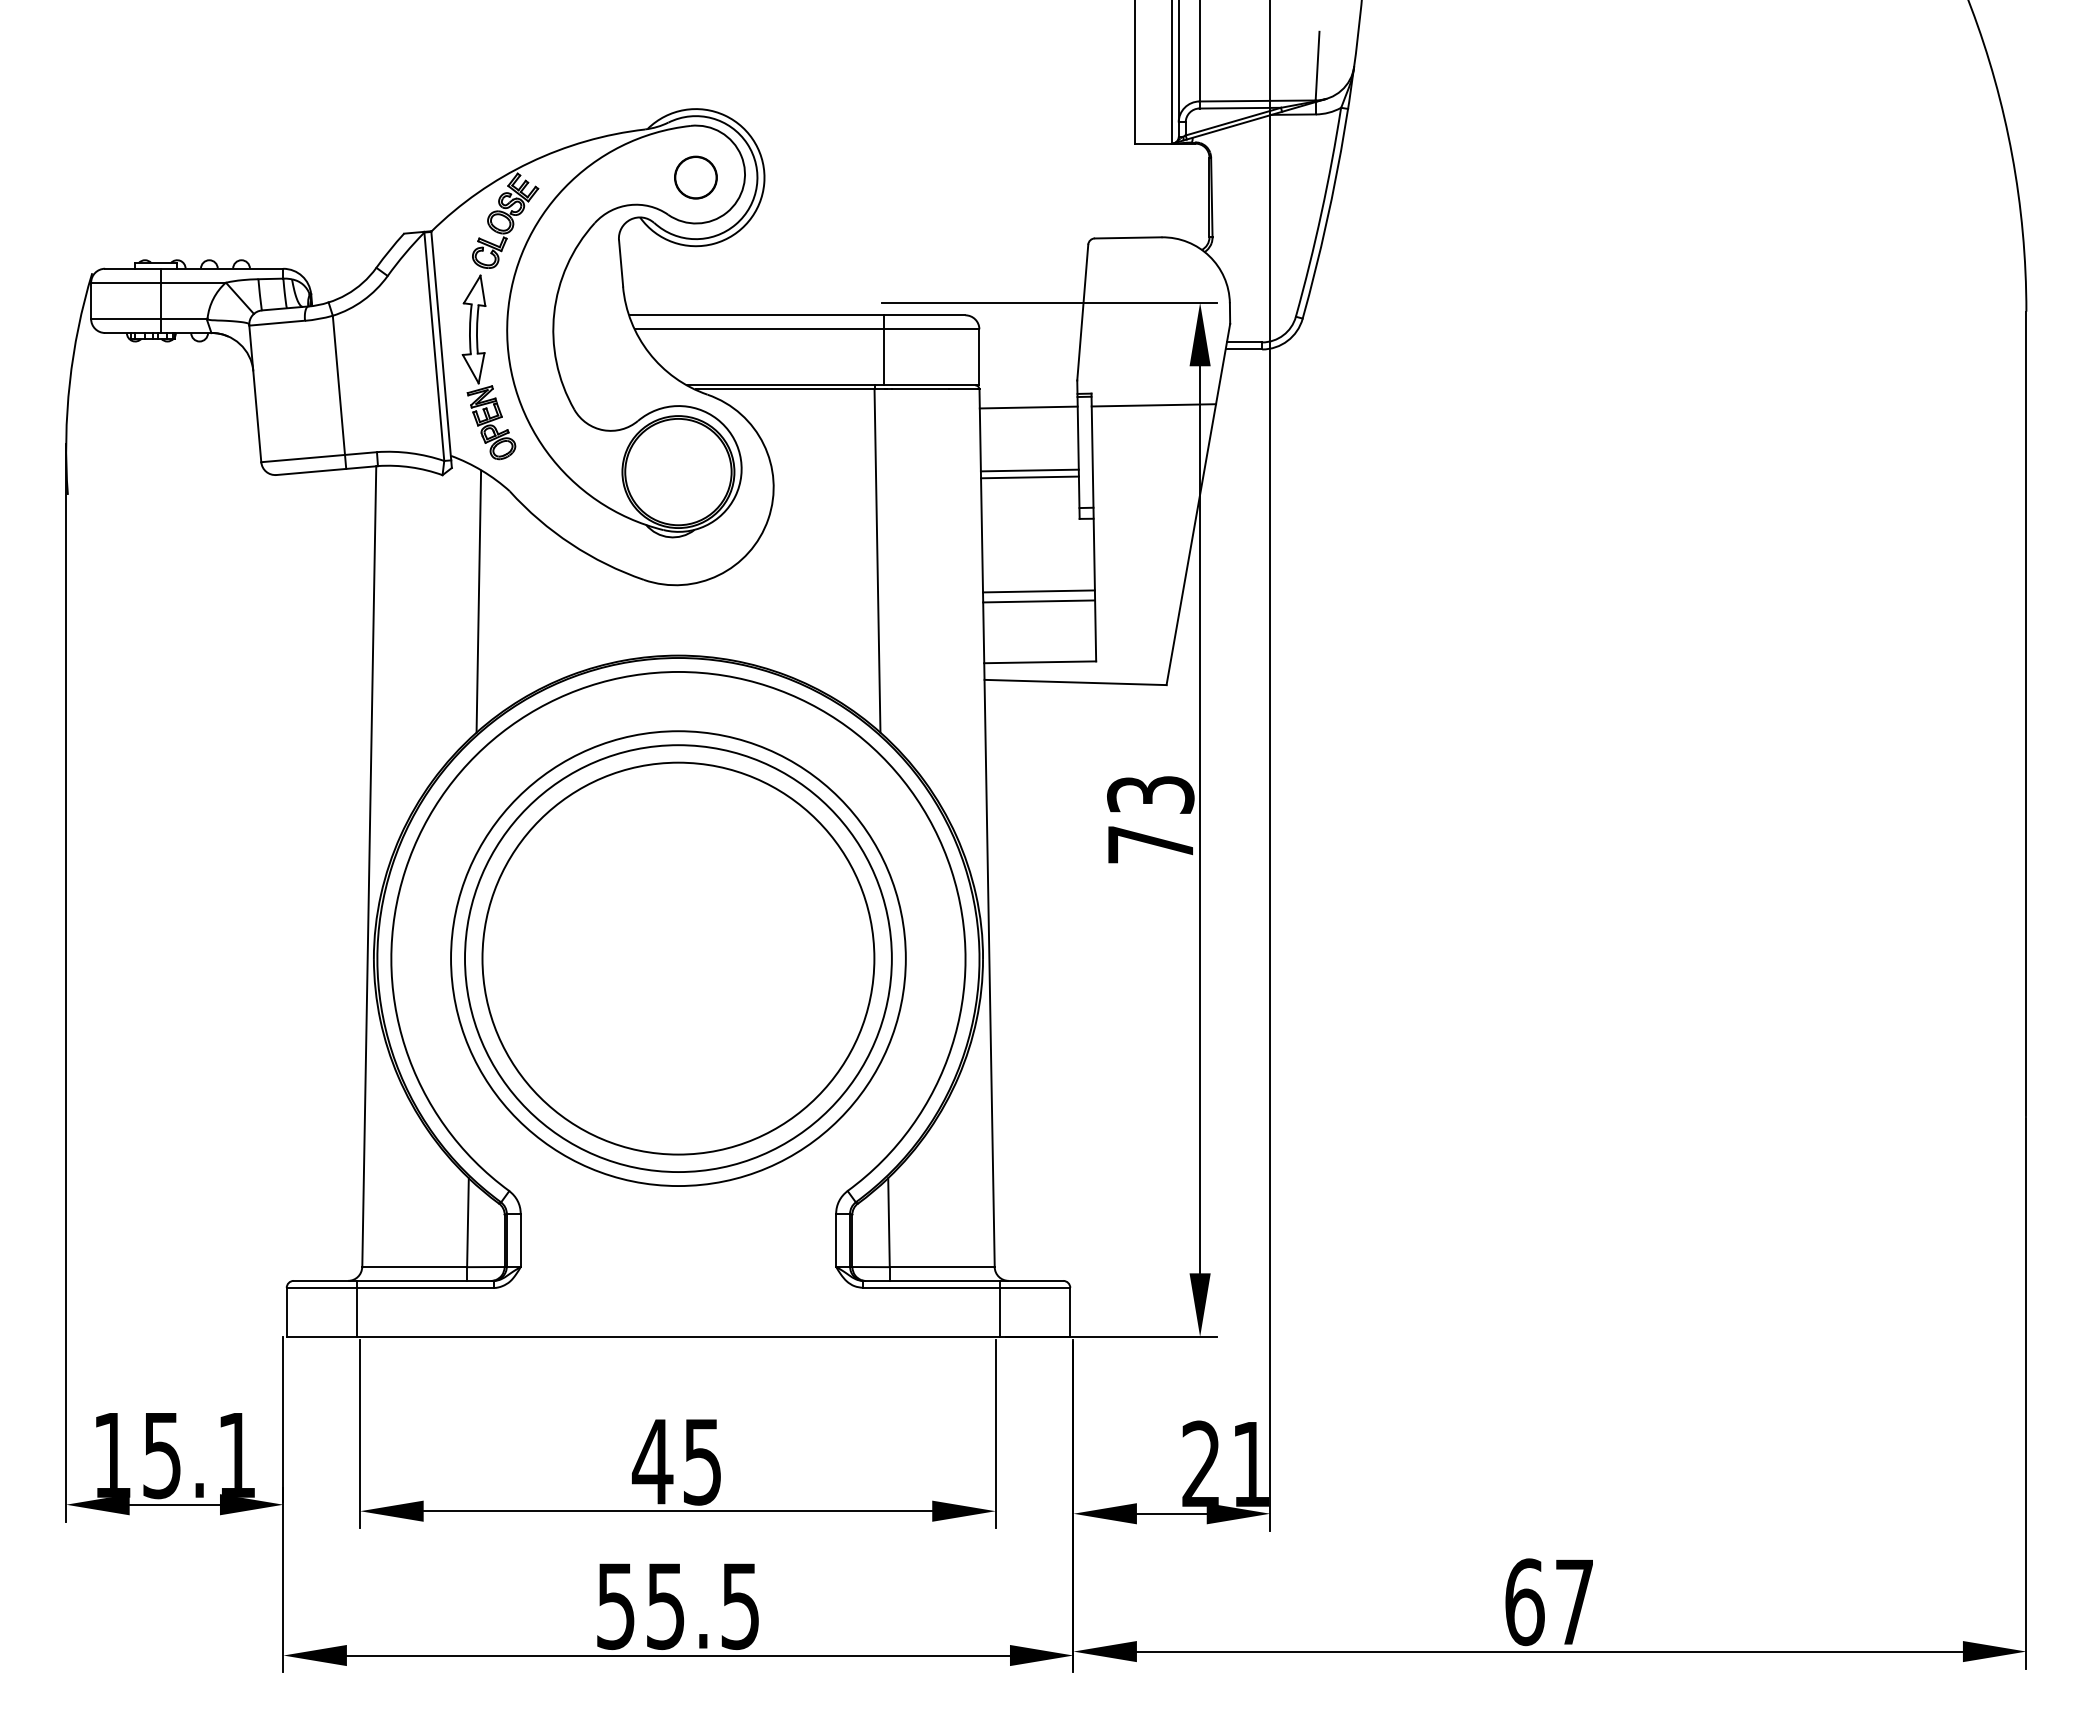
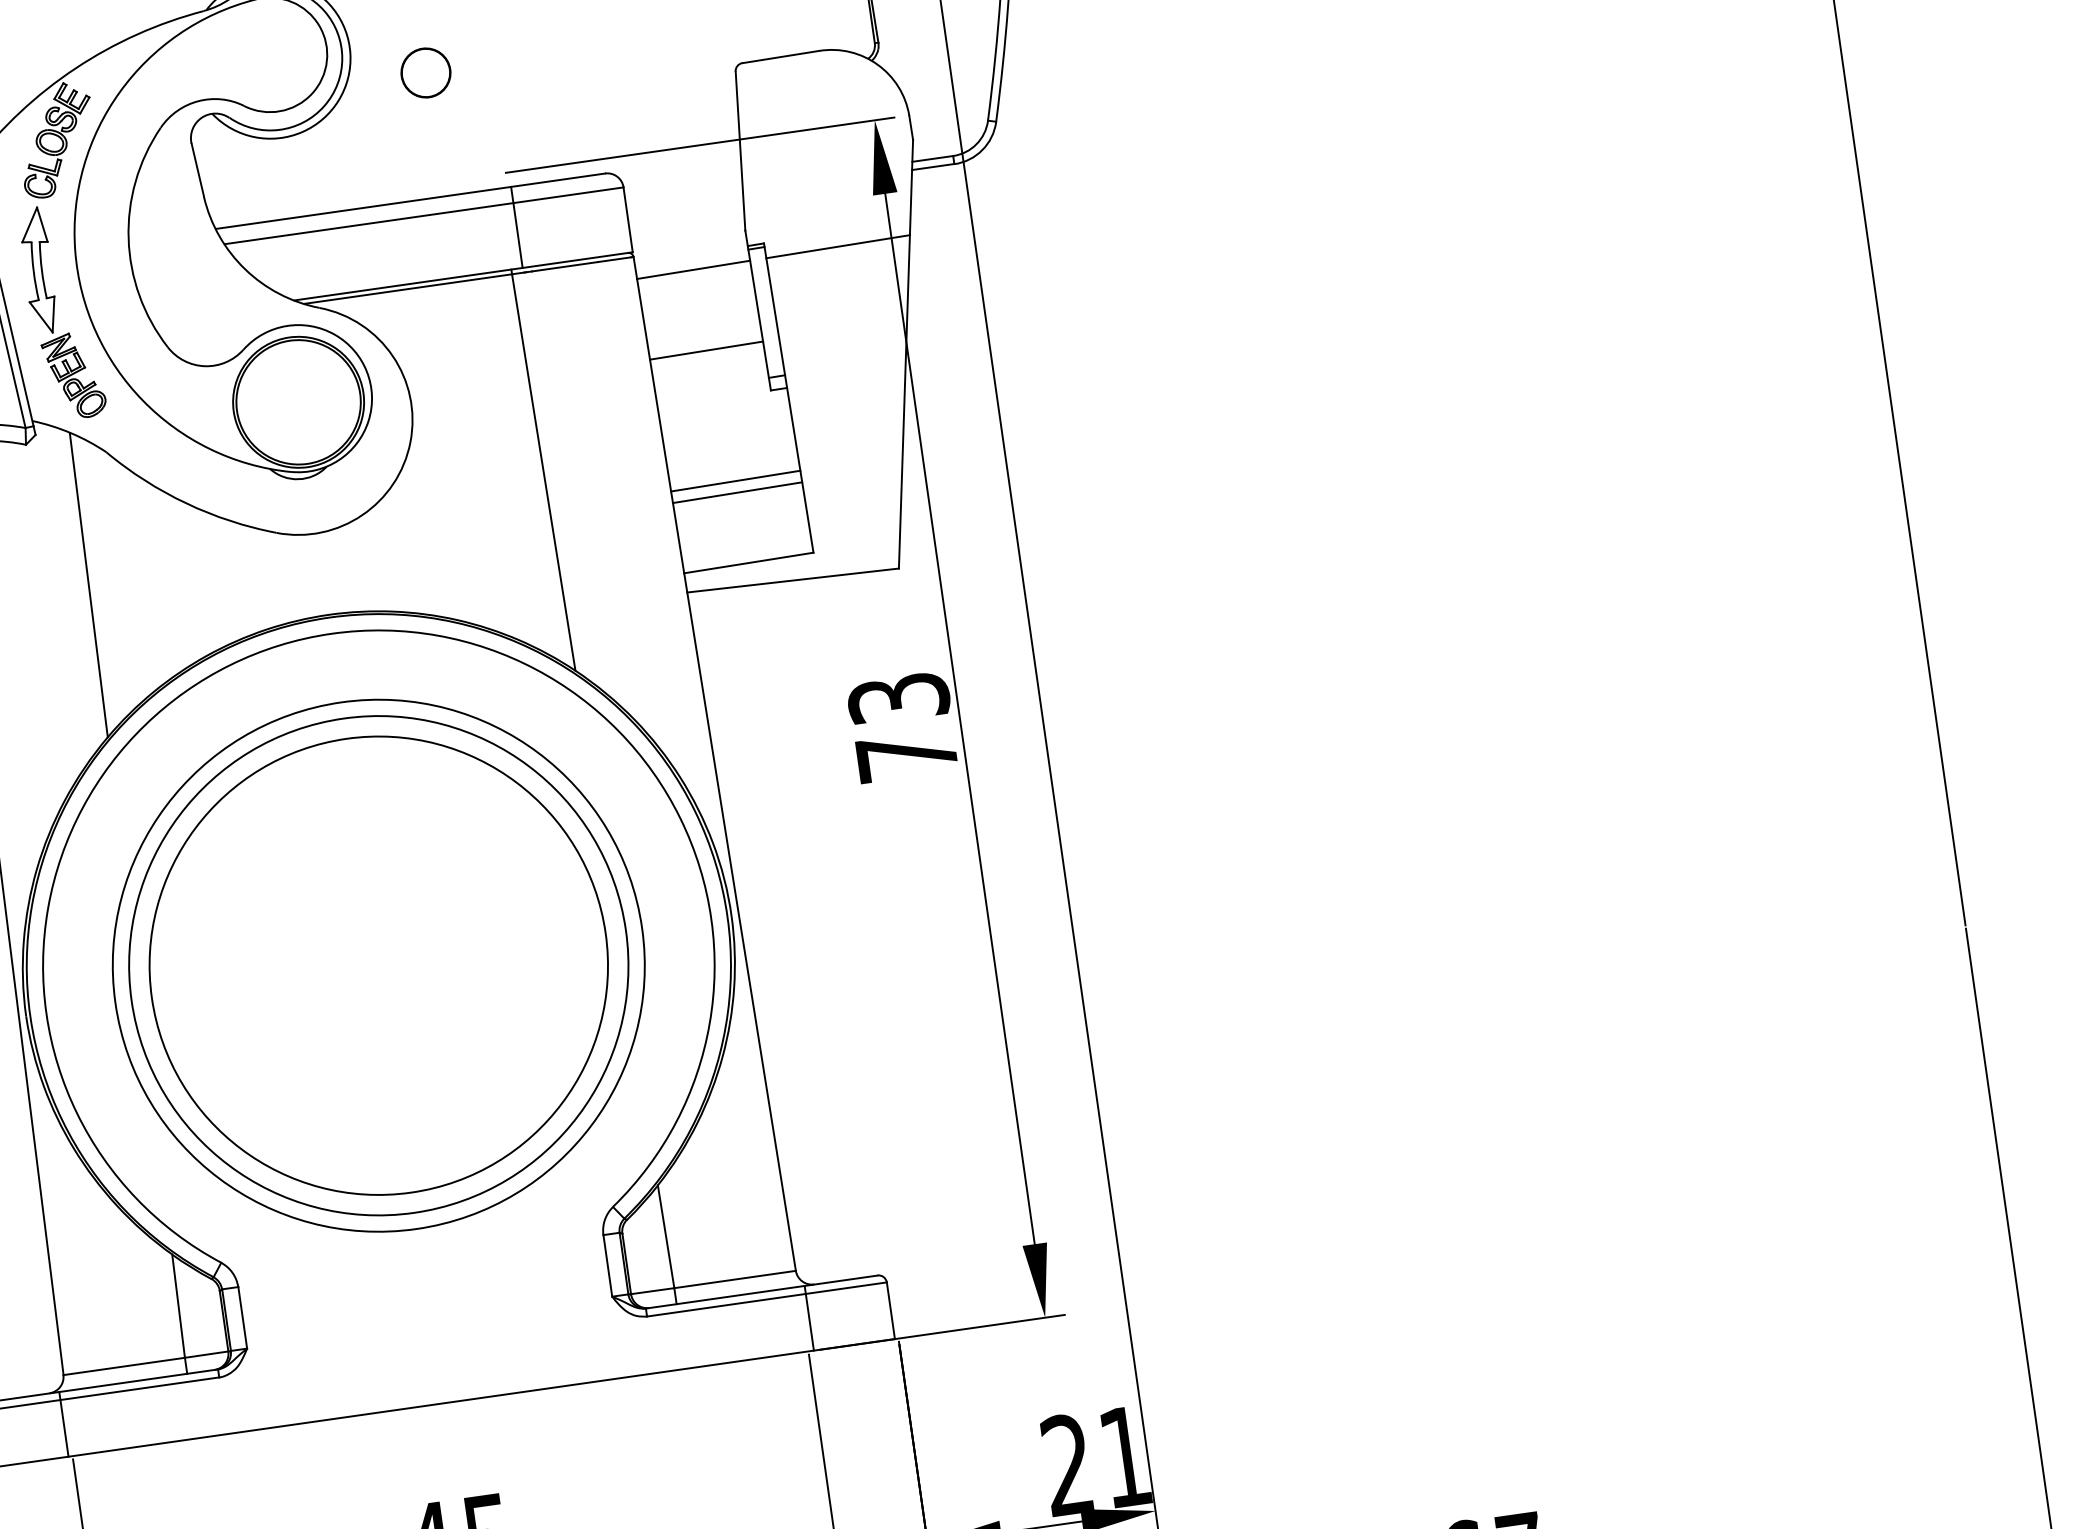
circle: (695, 177) -> (425, 72), moved
line: (1029, 470) -> (704, 342), removed

